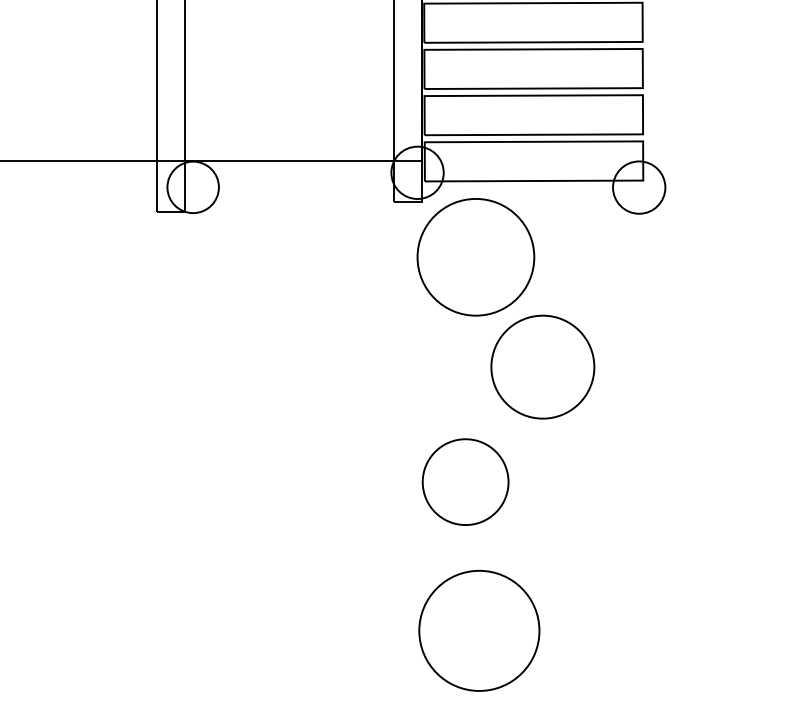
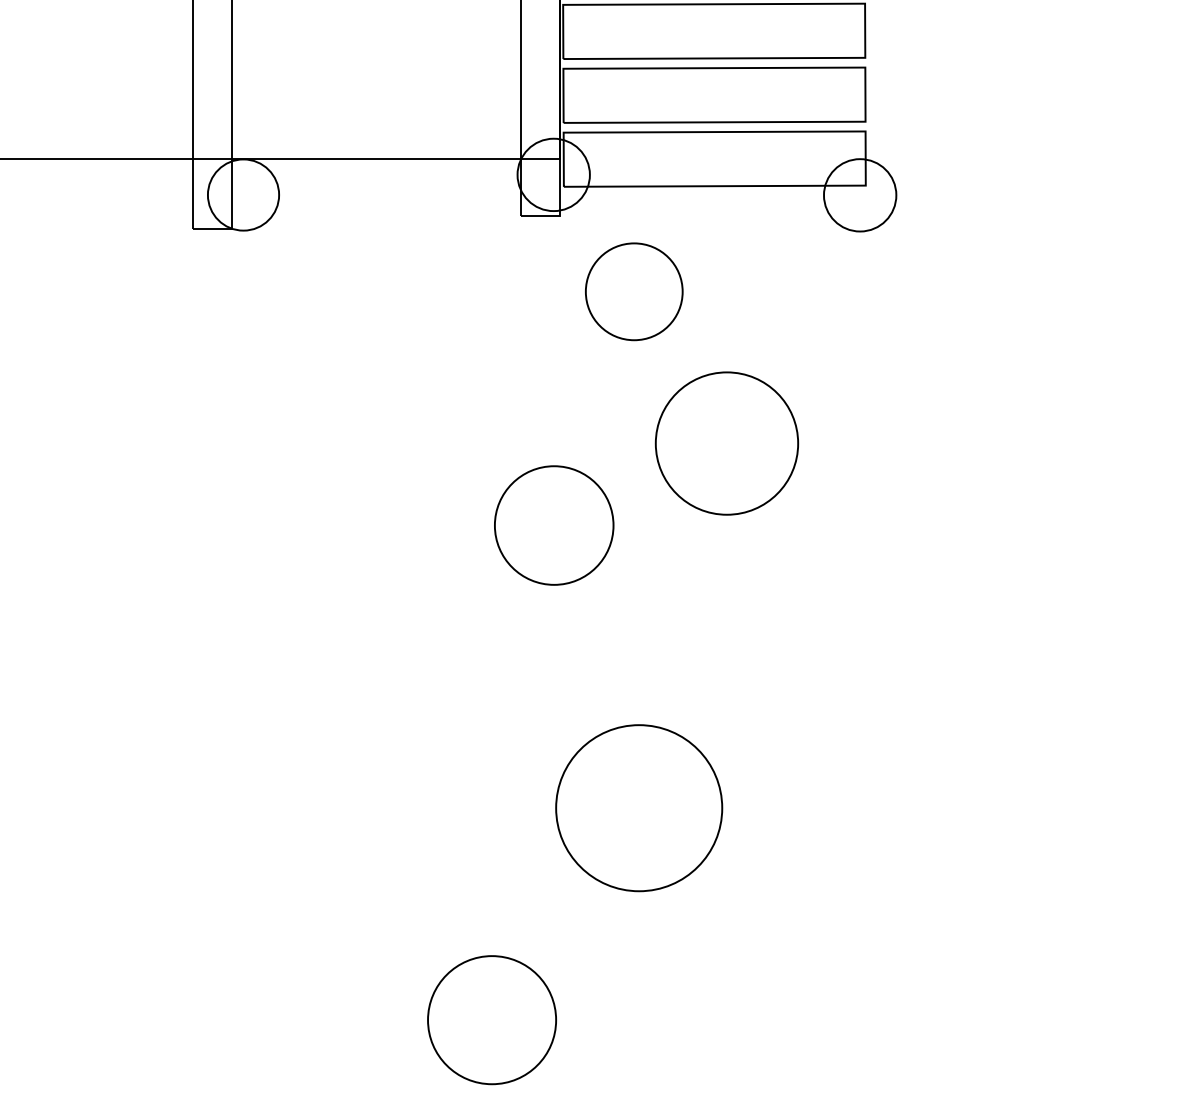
part: (475, 257) -> (633, 291), size x0.6
part: (465, 482) -> (554, 525), moved

